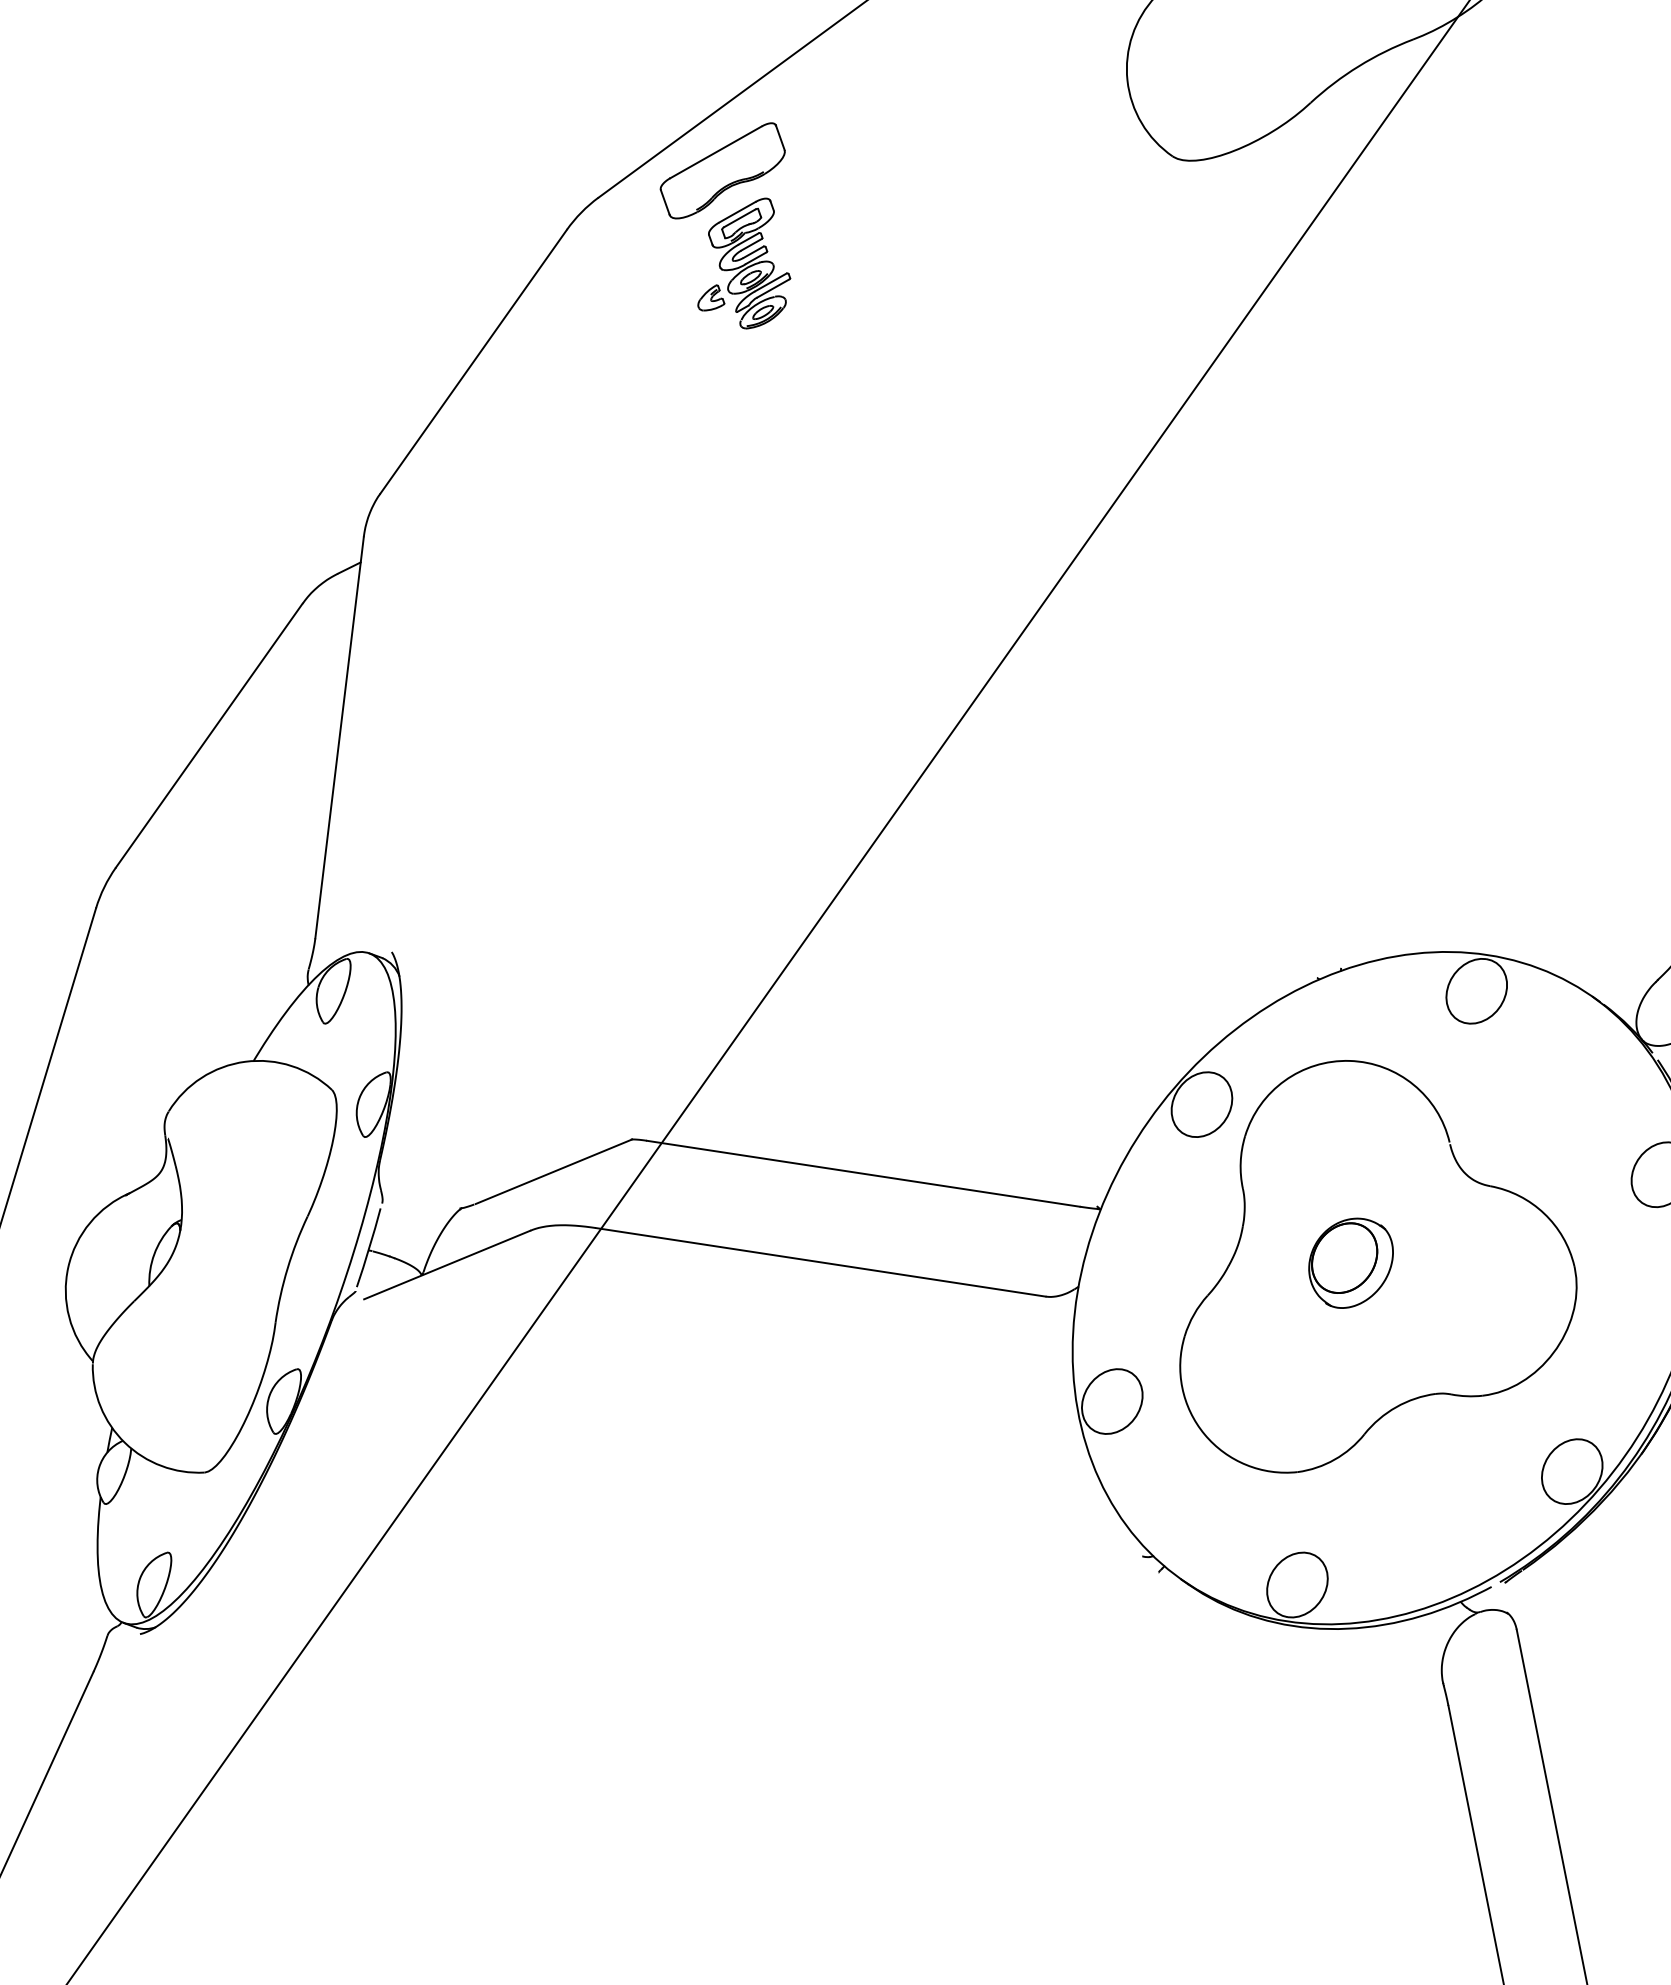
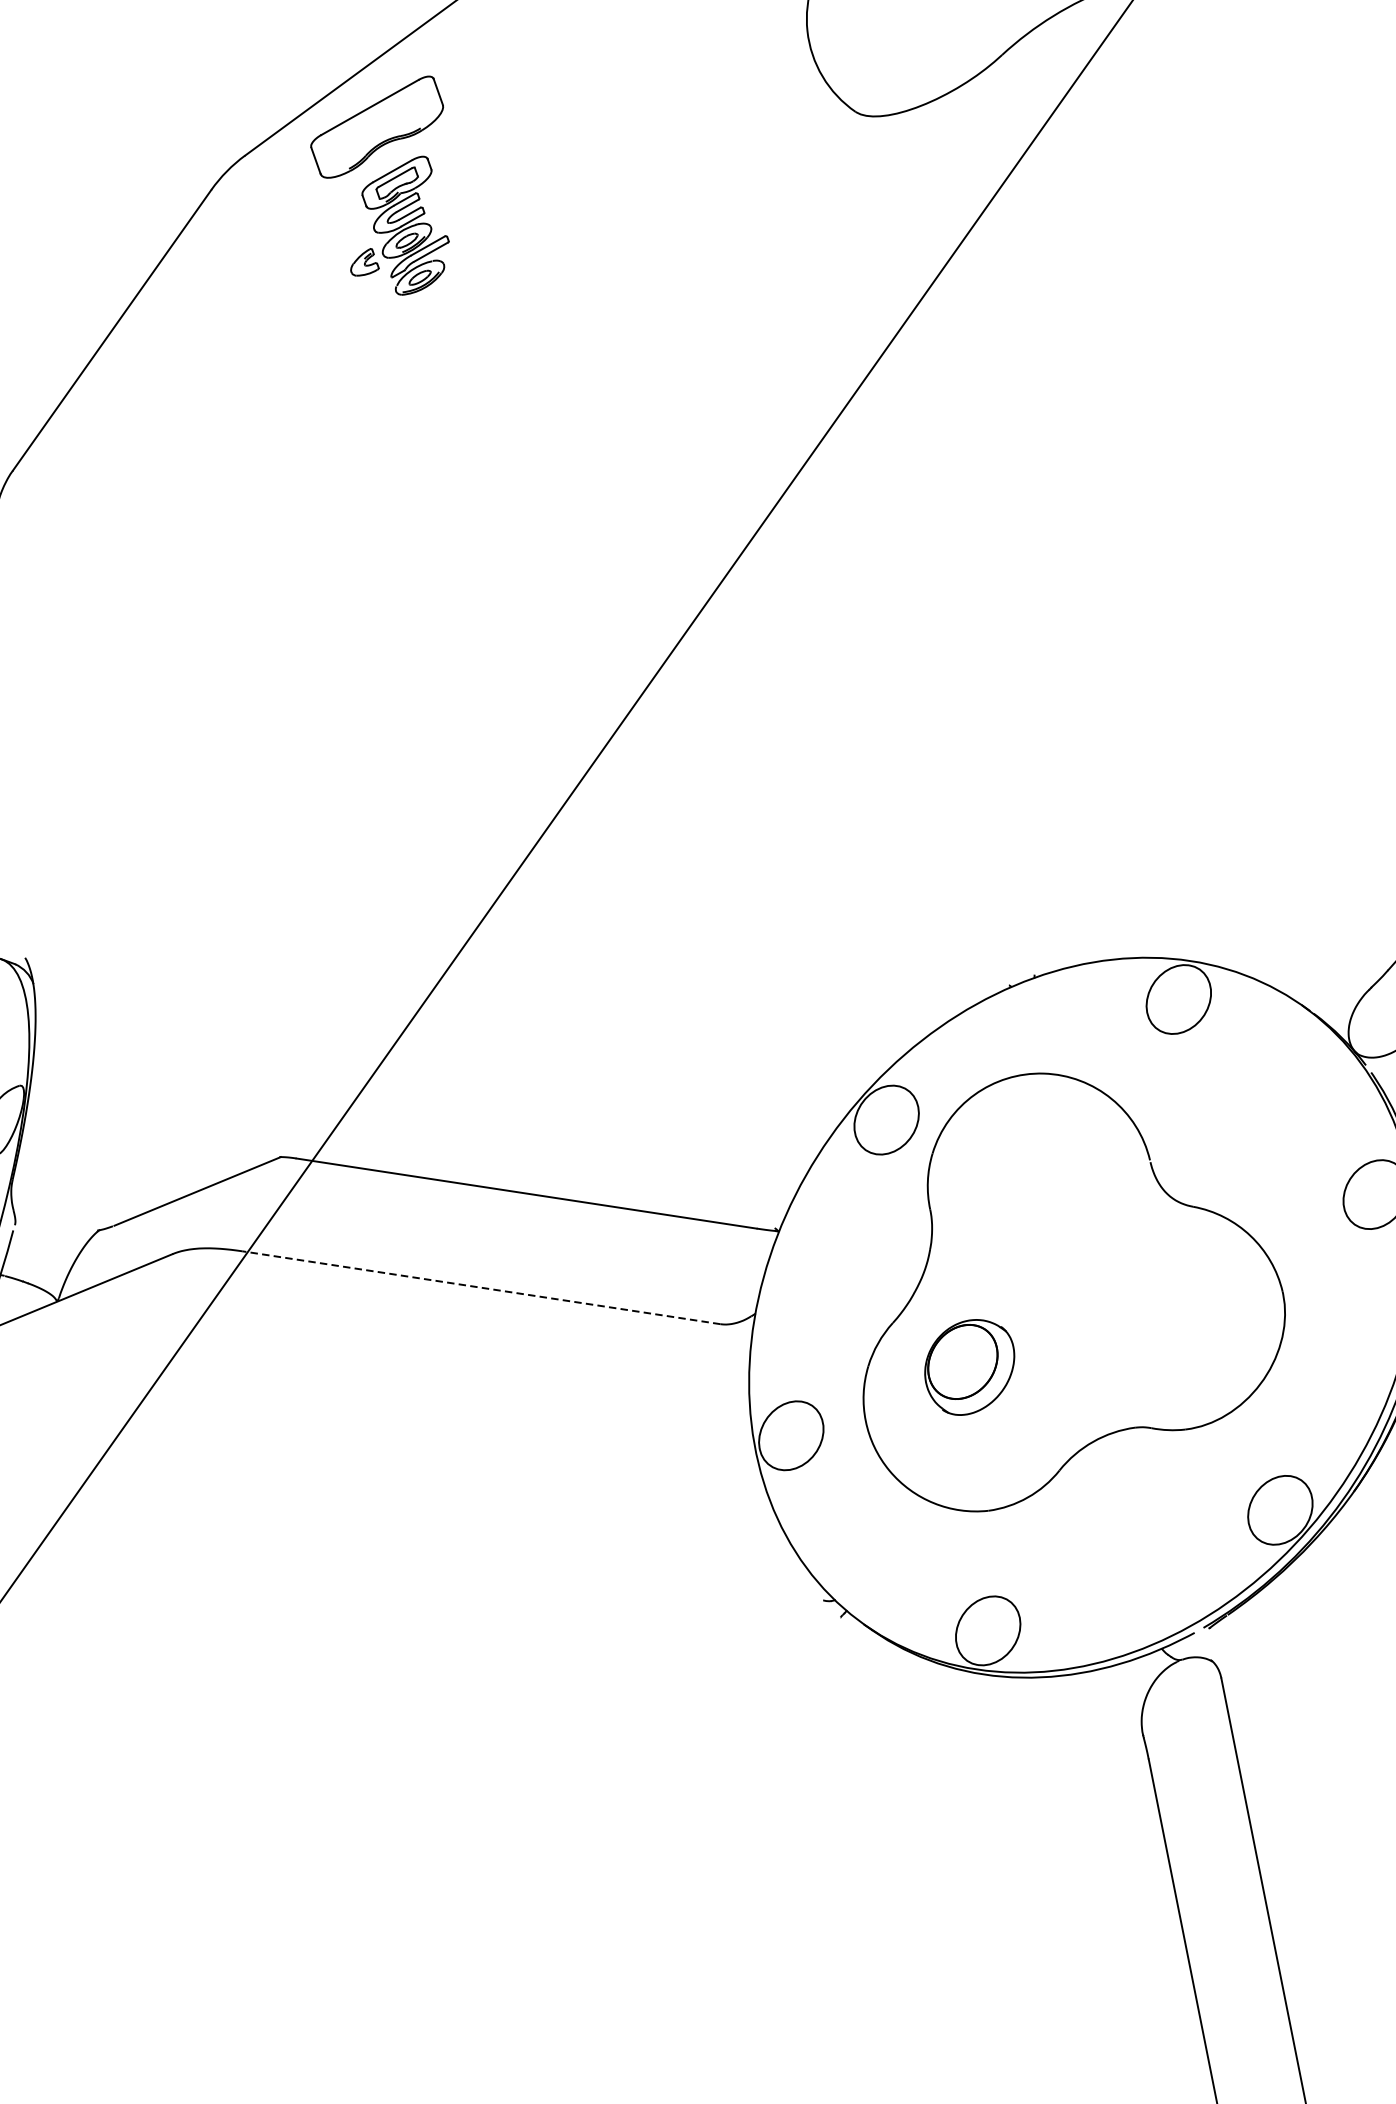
line: (820, 1262) -> (481, 1287), solid -> dashed
part: (1350, 1262) -> (969, 1366), moved

